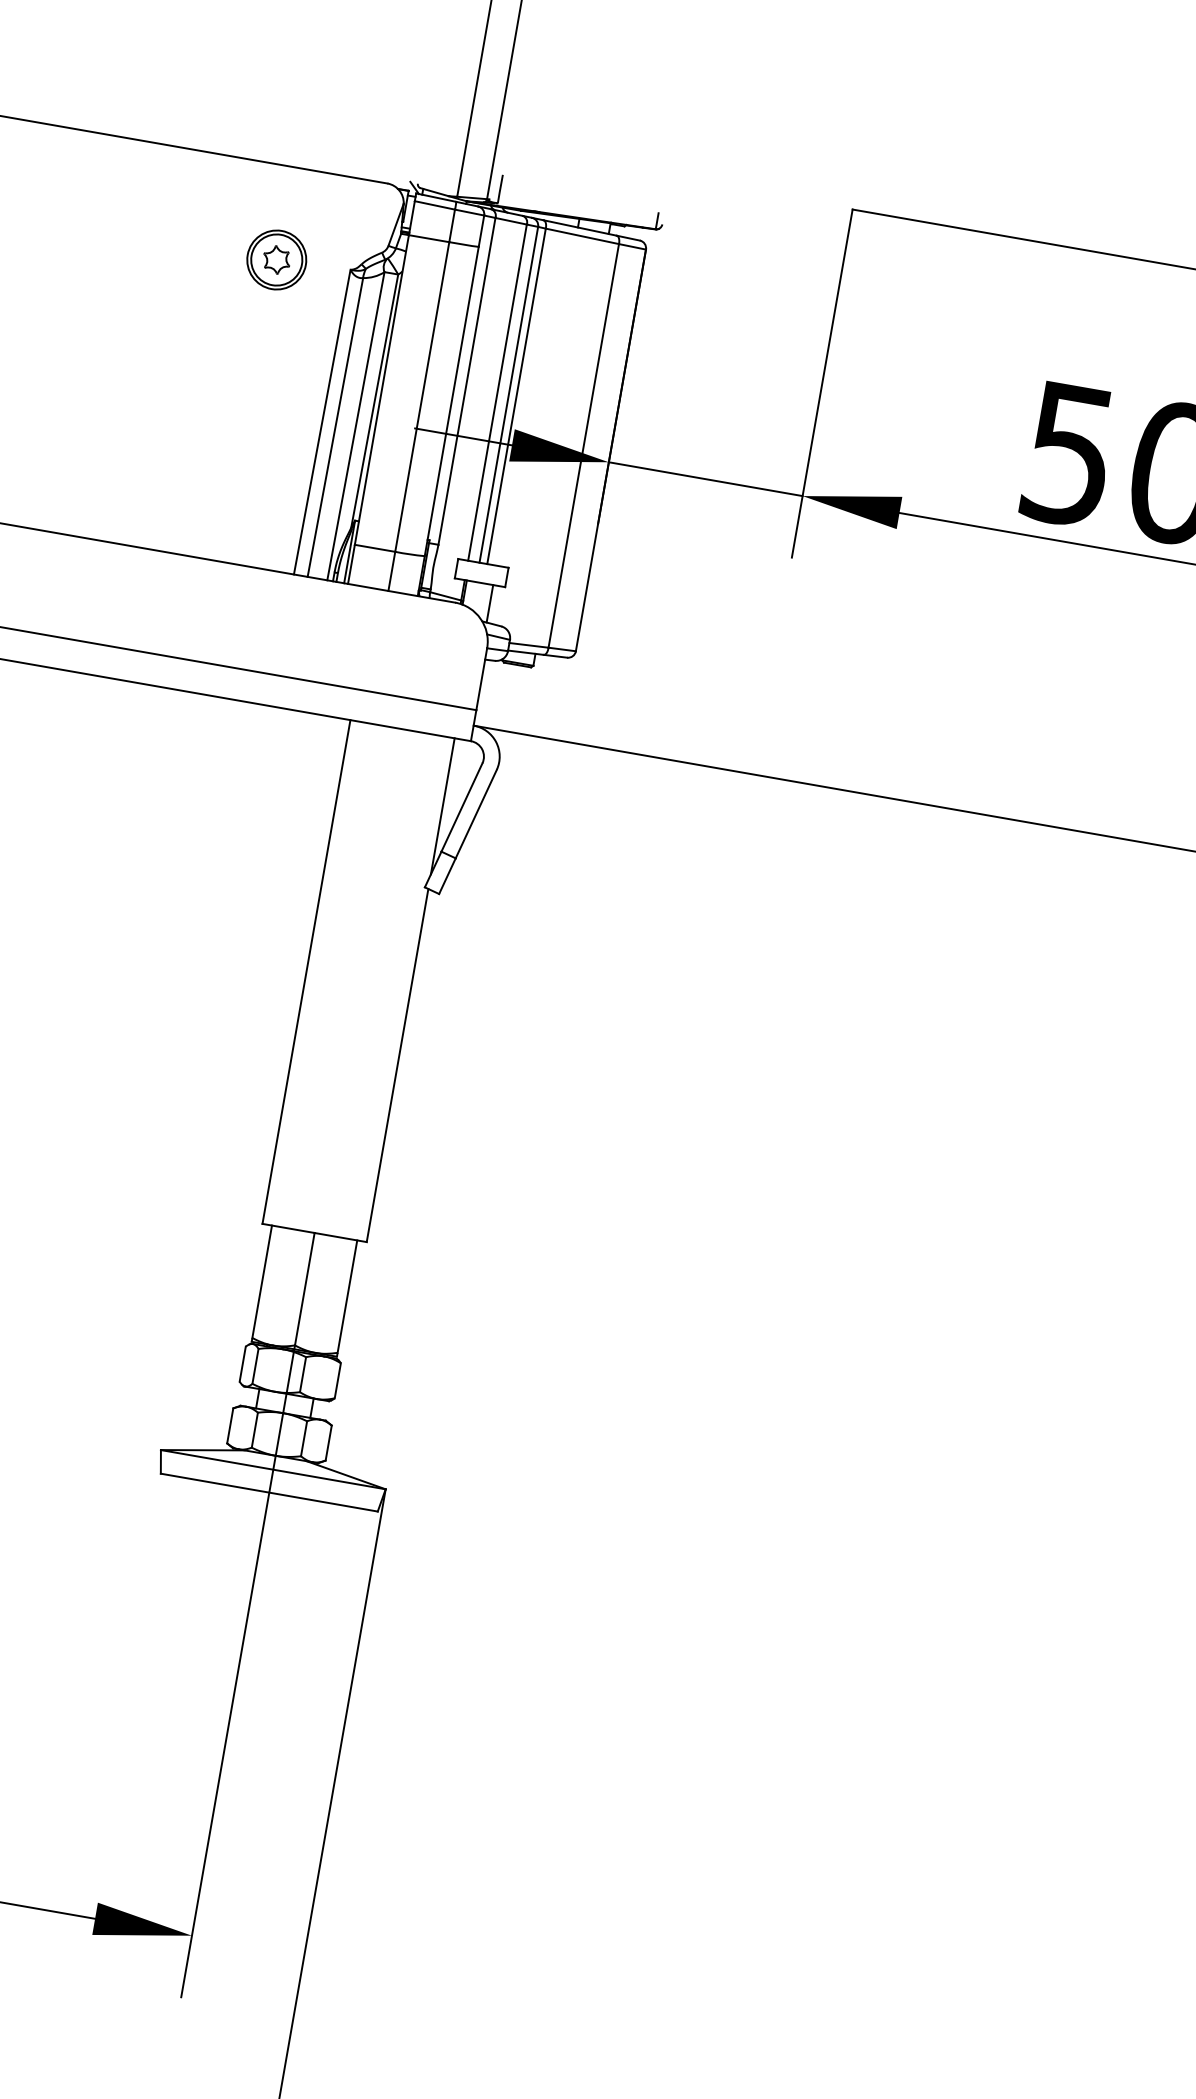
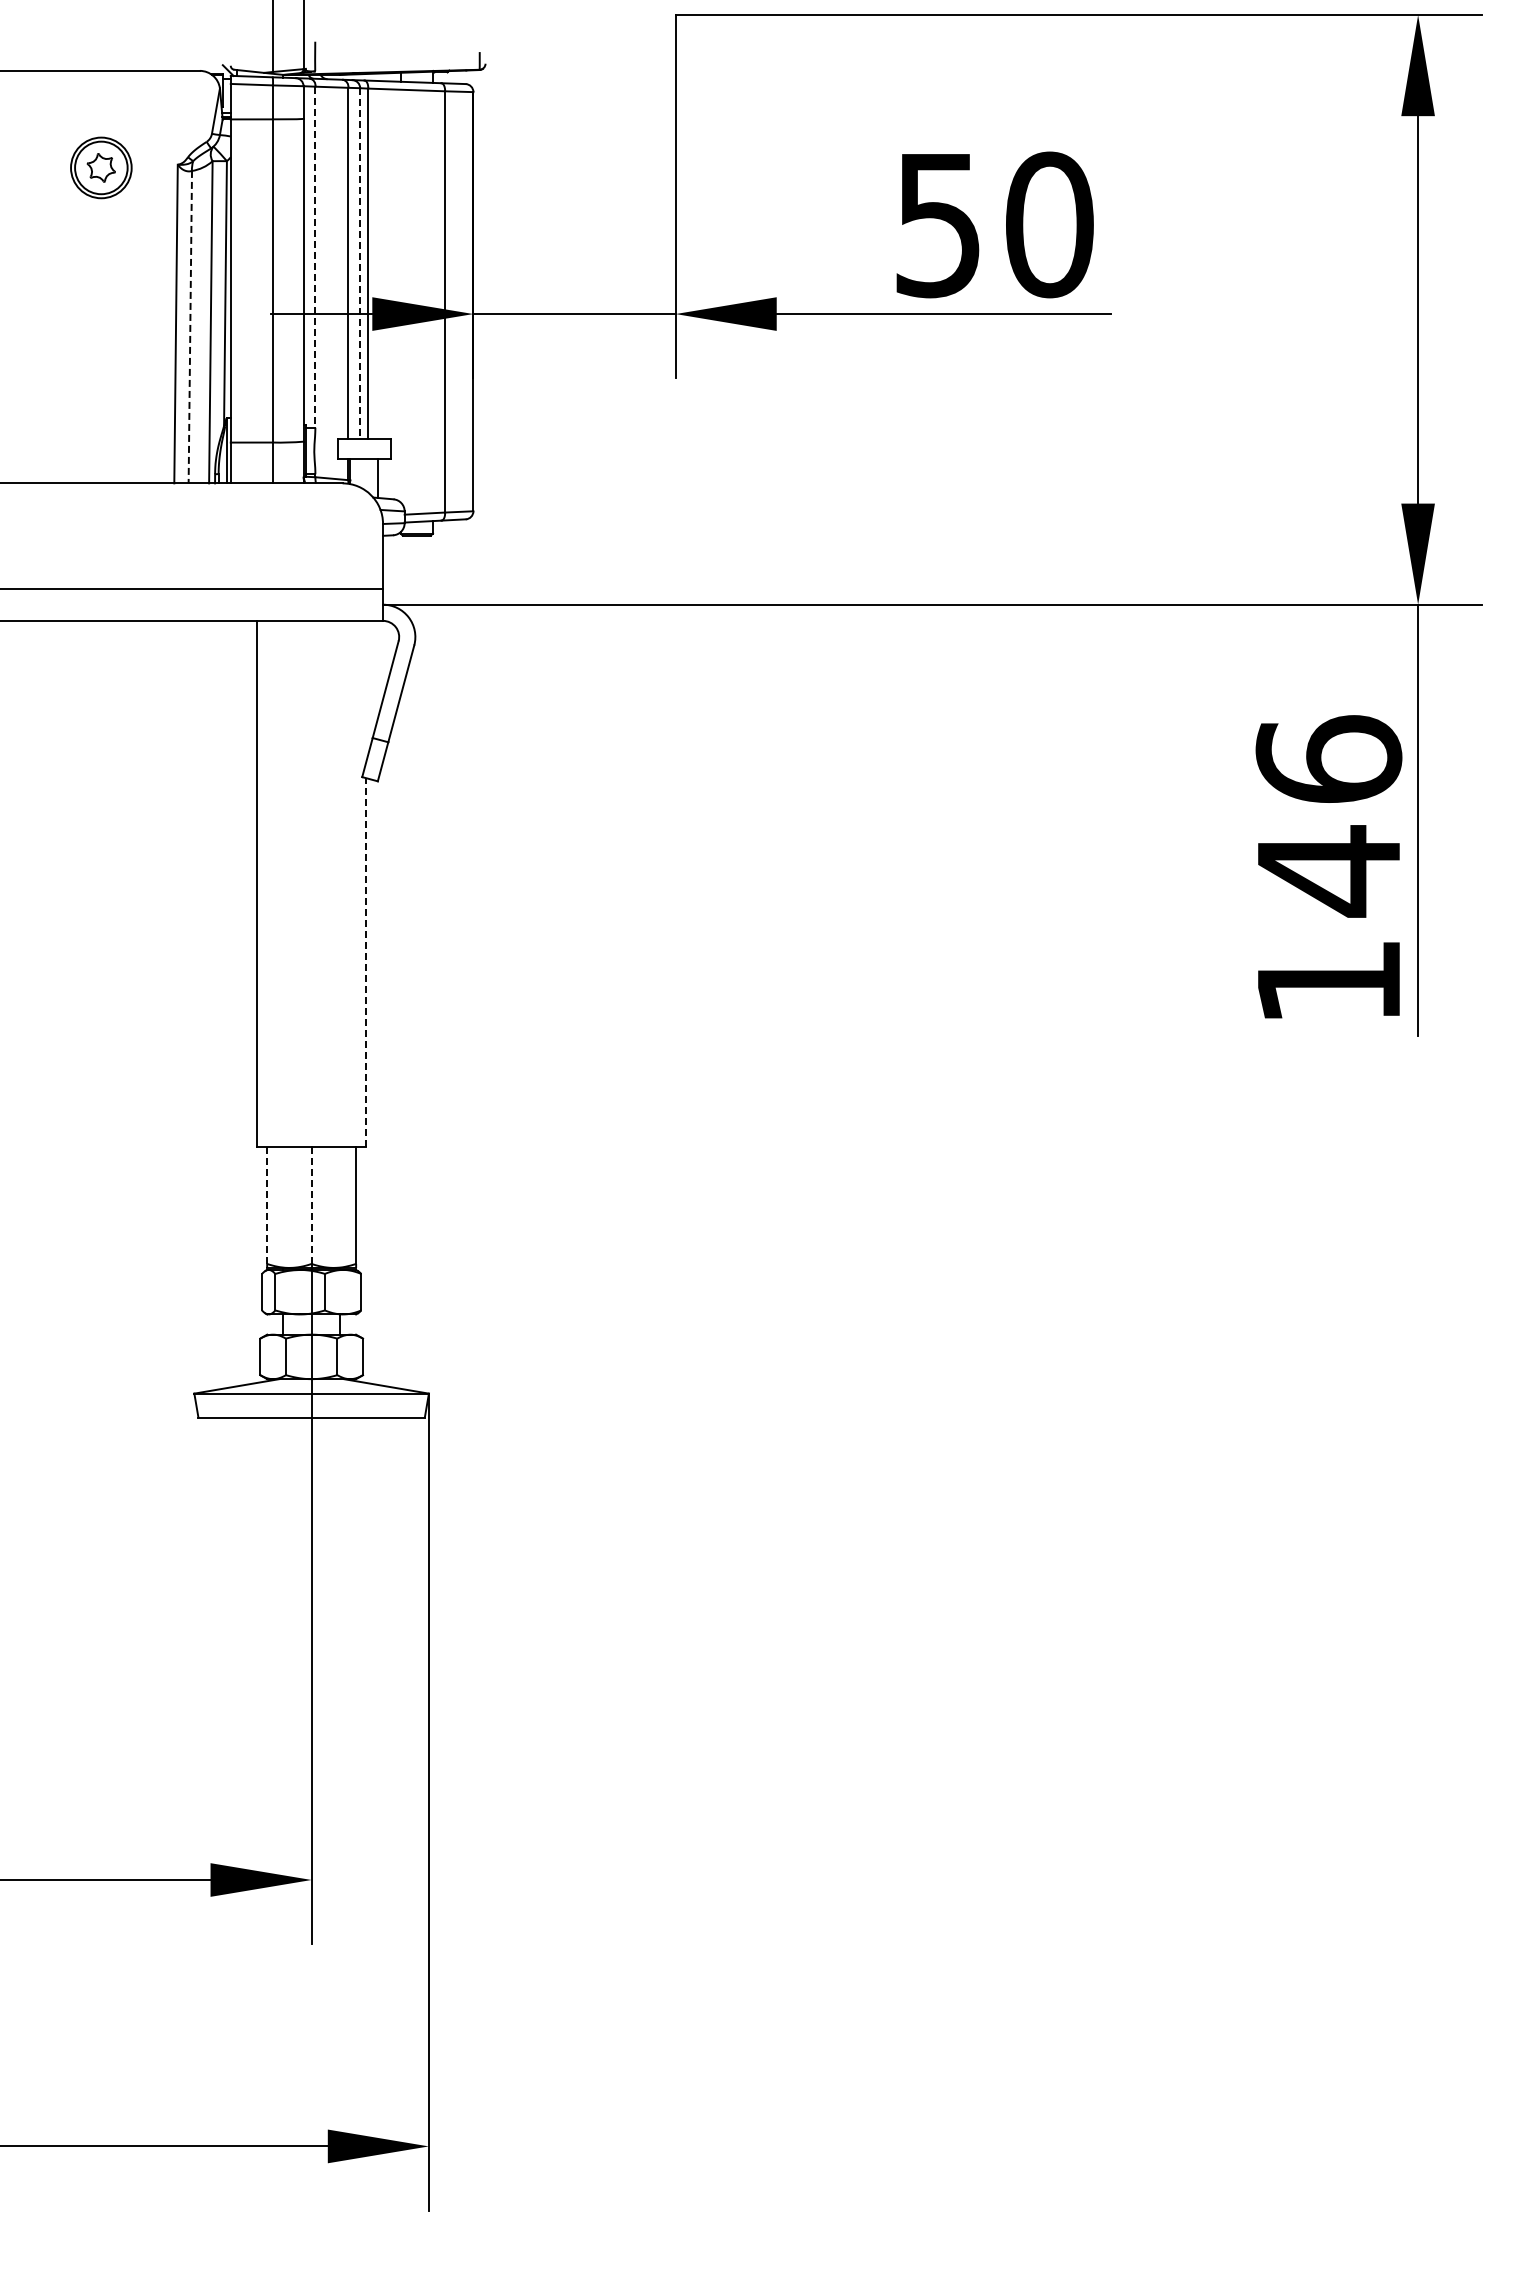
line: (467, 381) -> (315, 257), solid -> dashed
line: (509, 394) -> (360, 263), solid -> dashed
line: (335, 427) -> (190, 327), solid -> dashed
line: (443, 806) -> (366, 691), removed
line: (398, 1064) -> (366, 961), solid -> dashed
line: (262, 1282) -> (267, 1205), solid -> dashed
line: (304, 1289) -> (311, 1205), solid -> dashed

